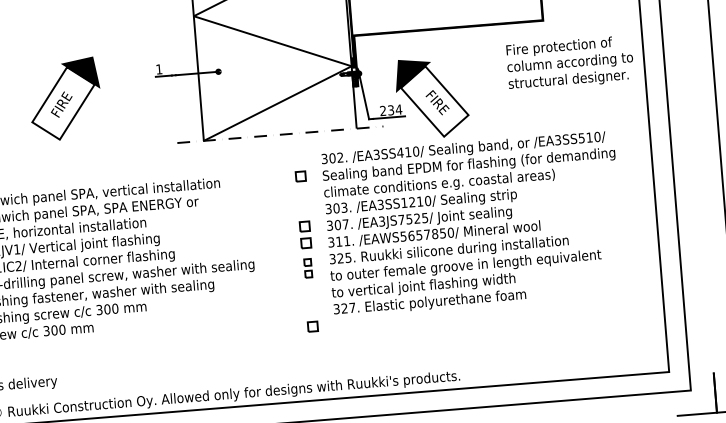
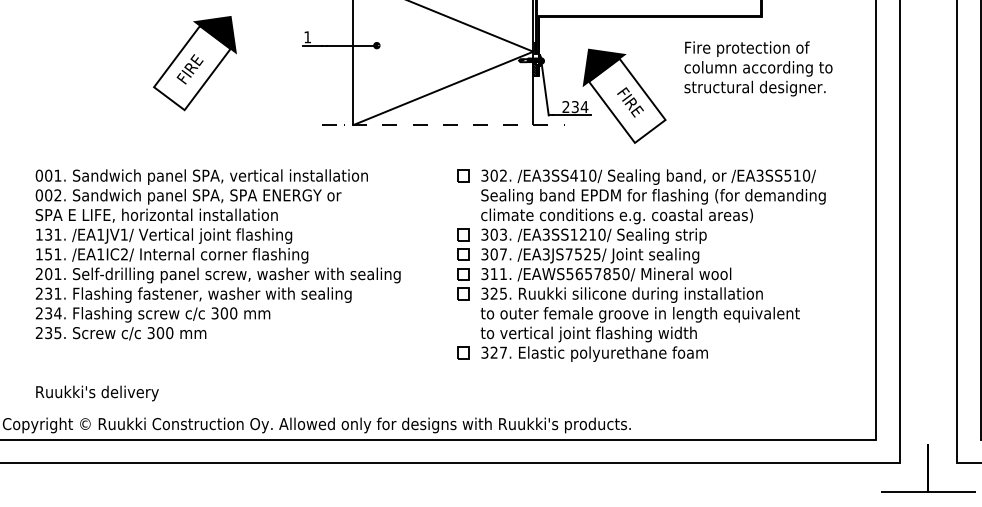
text: (570, 63) -> (758, 68), moved
text: (472, 223) -> (652, 265), moved
part: (308, 268) -> (463, 284), size x1.43

